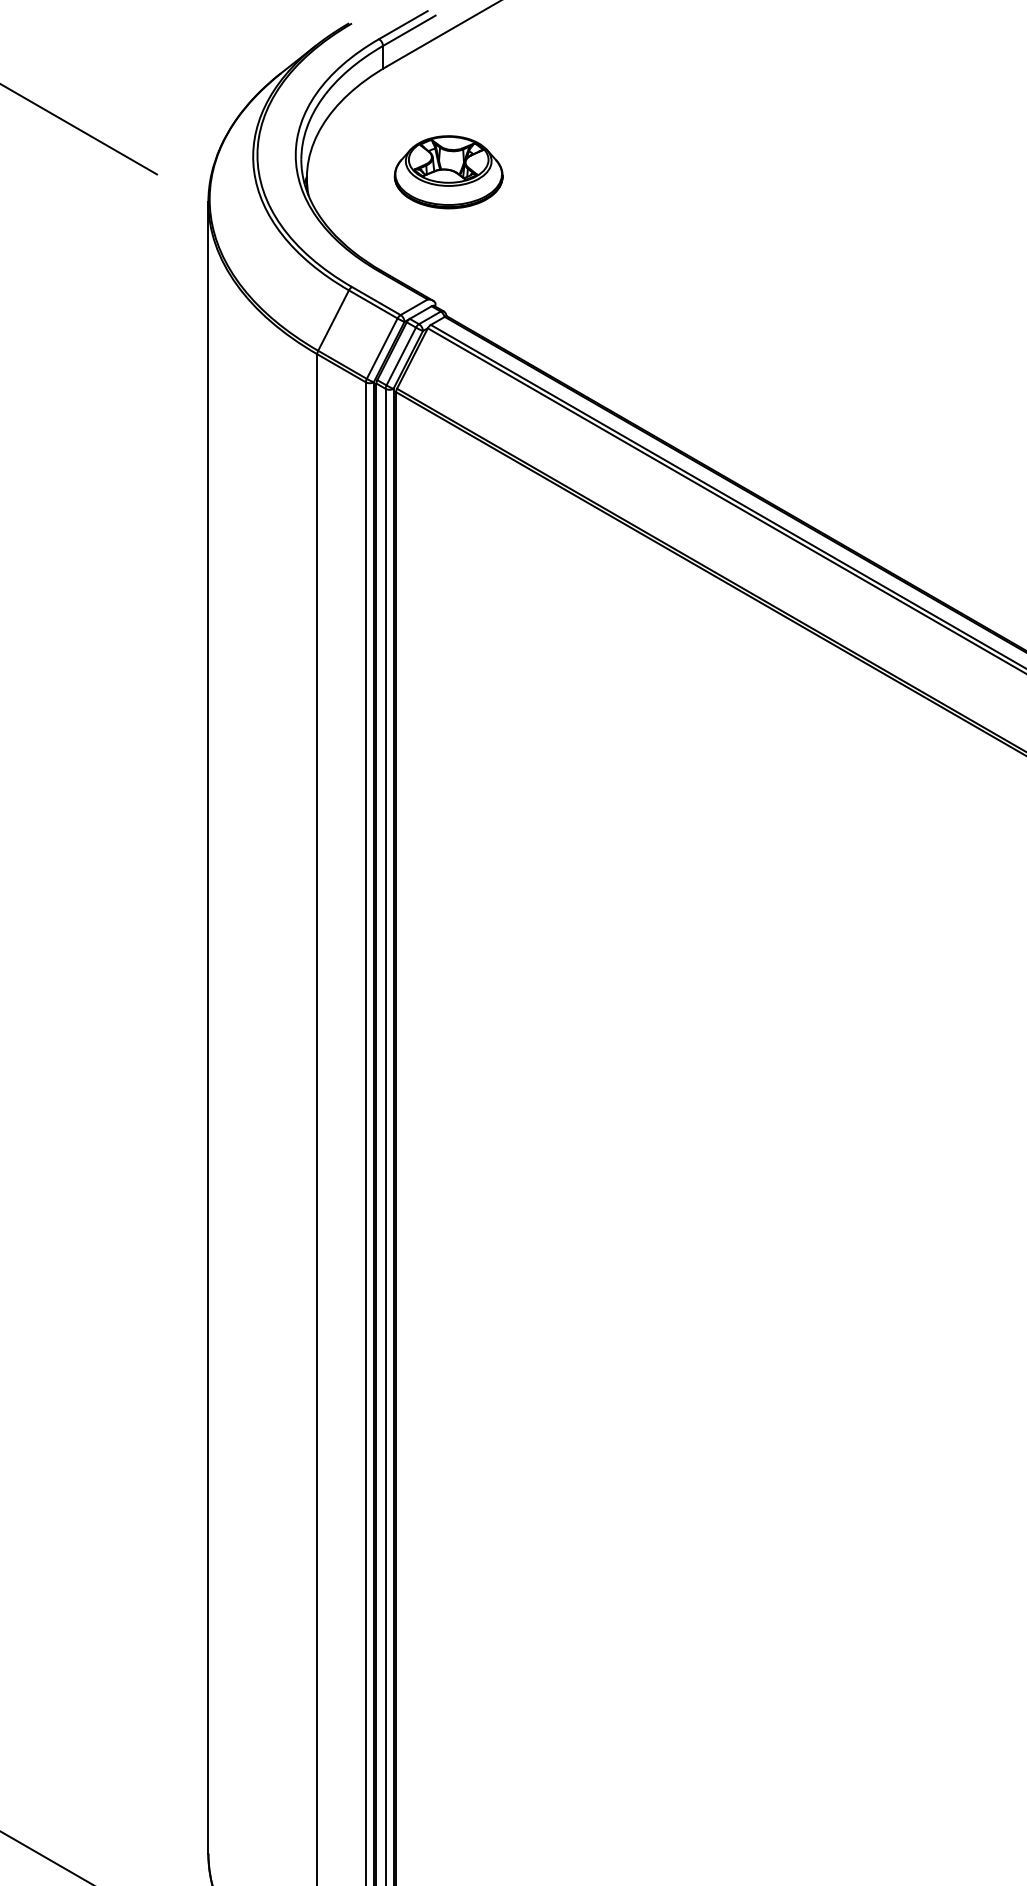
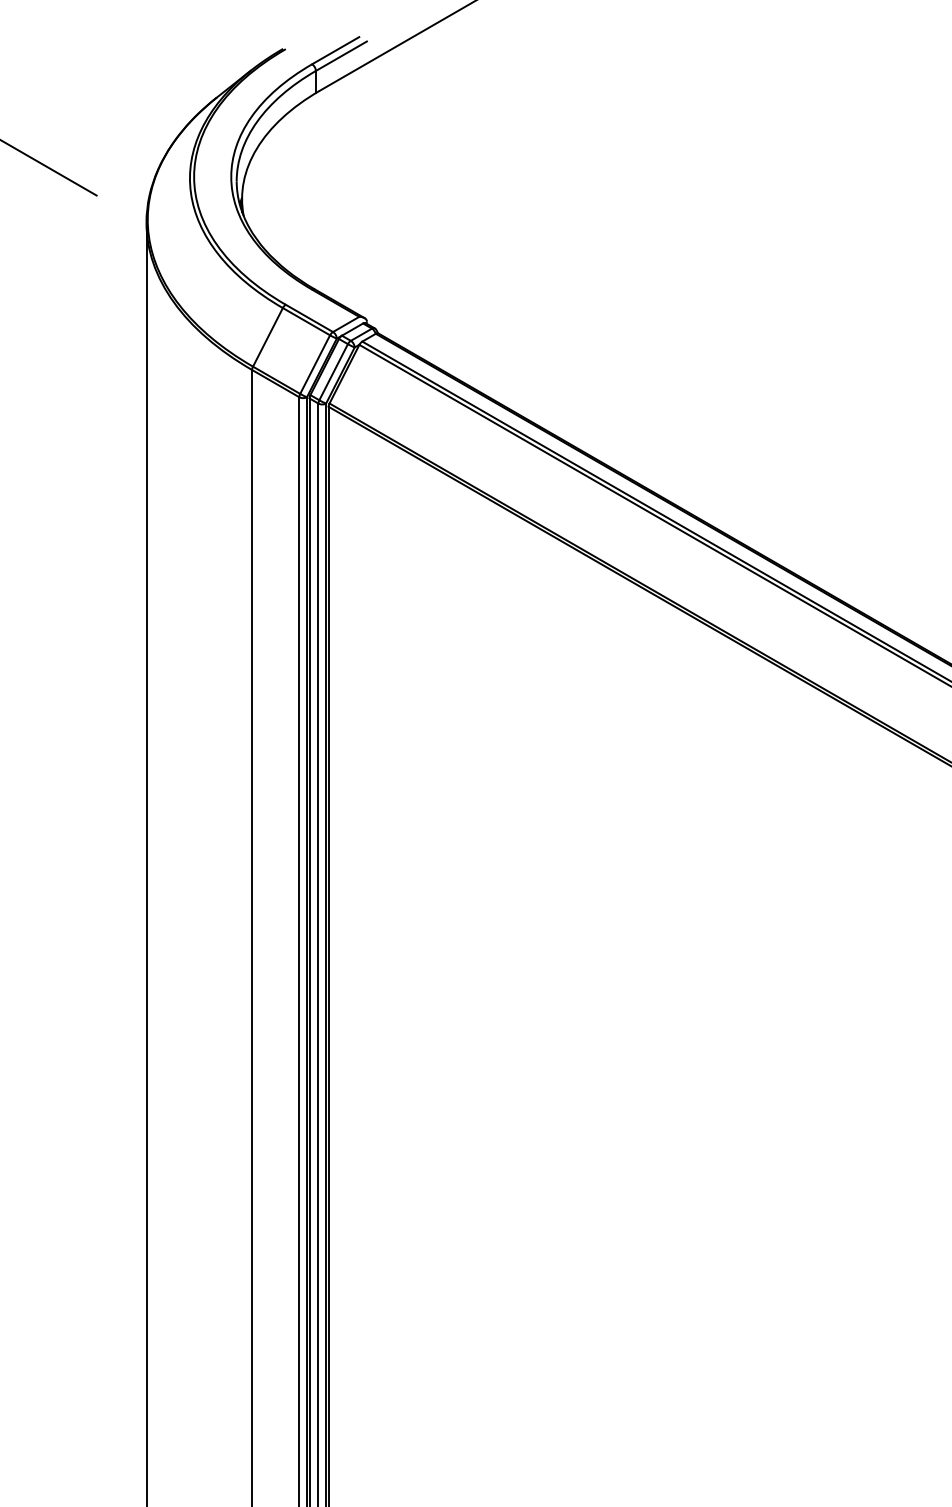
part: (448, 172) -> (379, 193), removed

